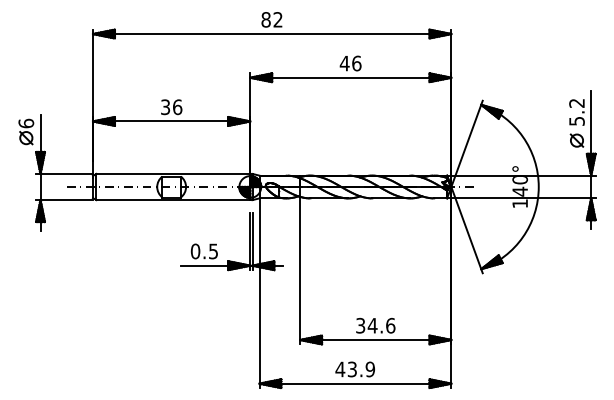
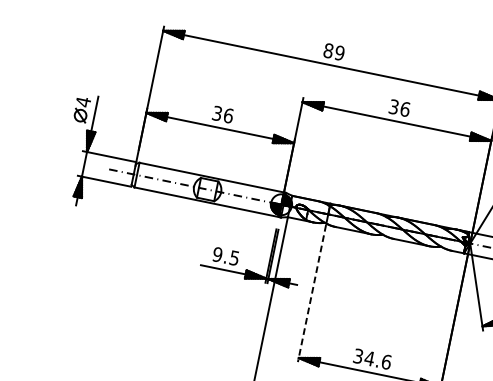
text: (277, 19) -> (339, 52), 82 -> 89
text: (344, 63) -> (393, 106), 46 -> 36
text: (26, 123) -> (83, 101), 6 -> 4
text: (195, 251) -> (217, 254), 0.5 -> 9.5
line: (300, 271) -> (312, 293), solid -> dashed

